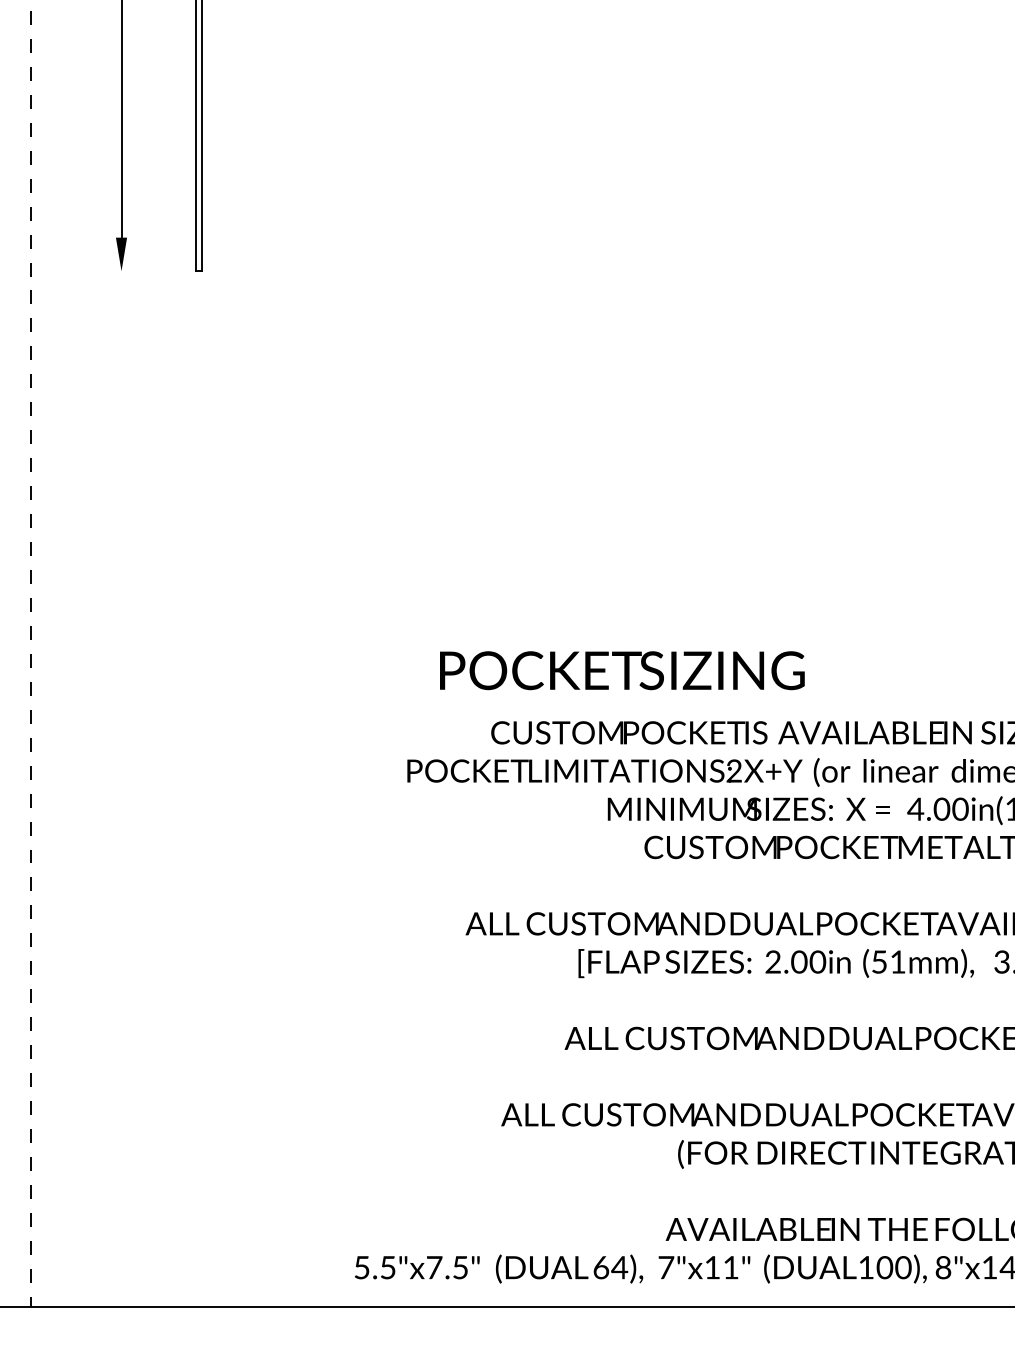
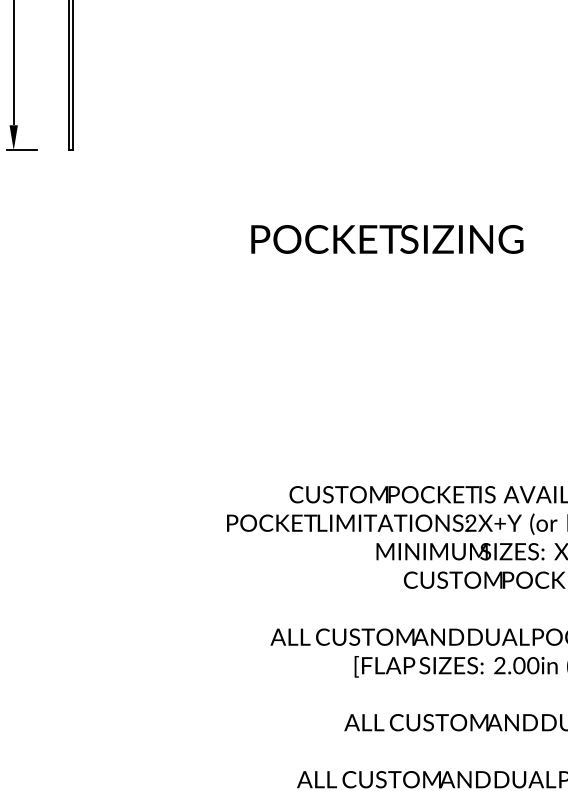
line: (132, 271) -> (21, 150), added
text: (622, 670) -> (387, 239), moved

